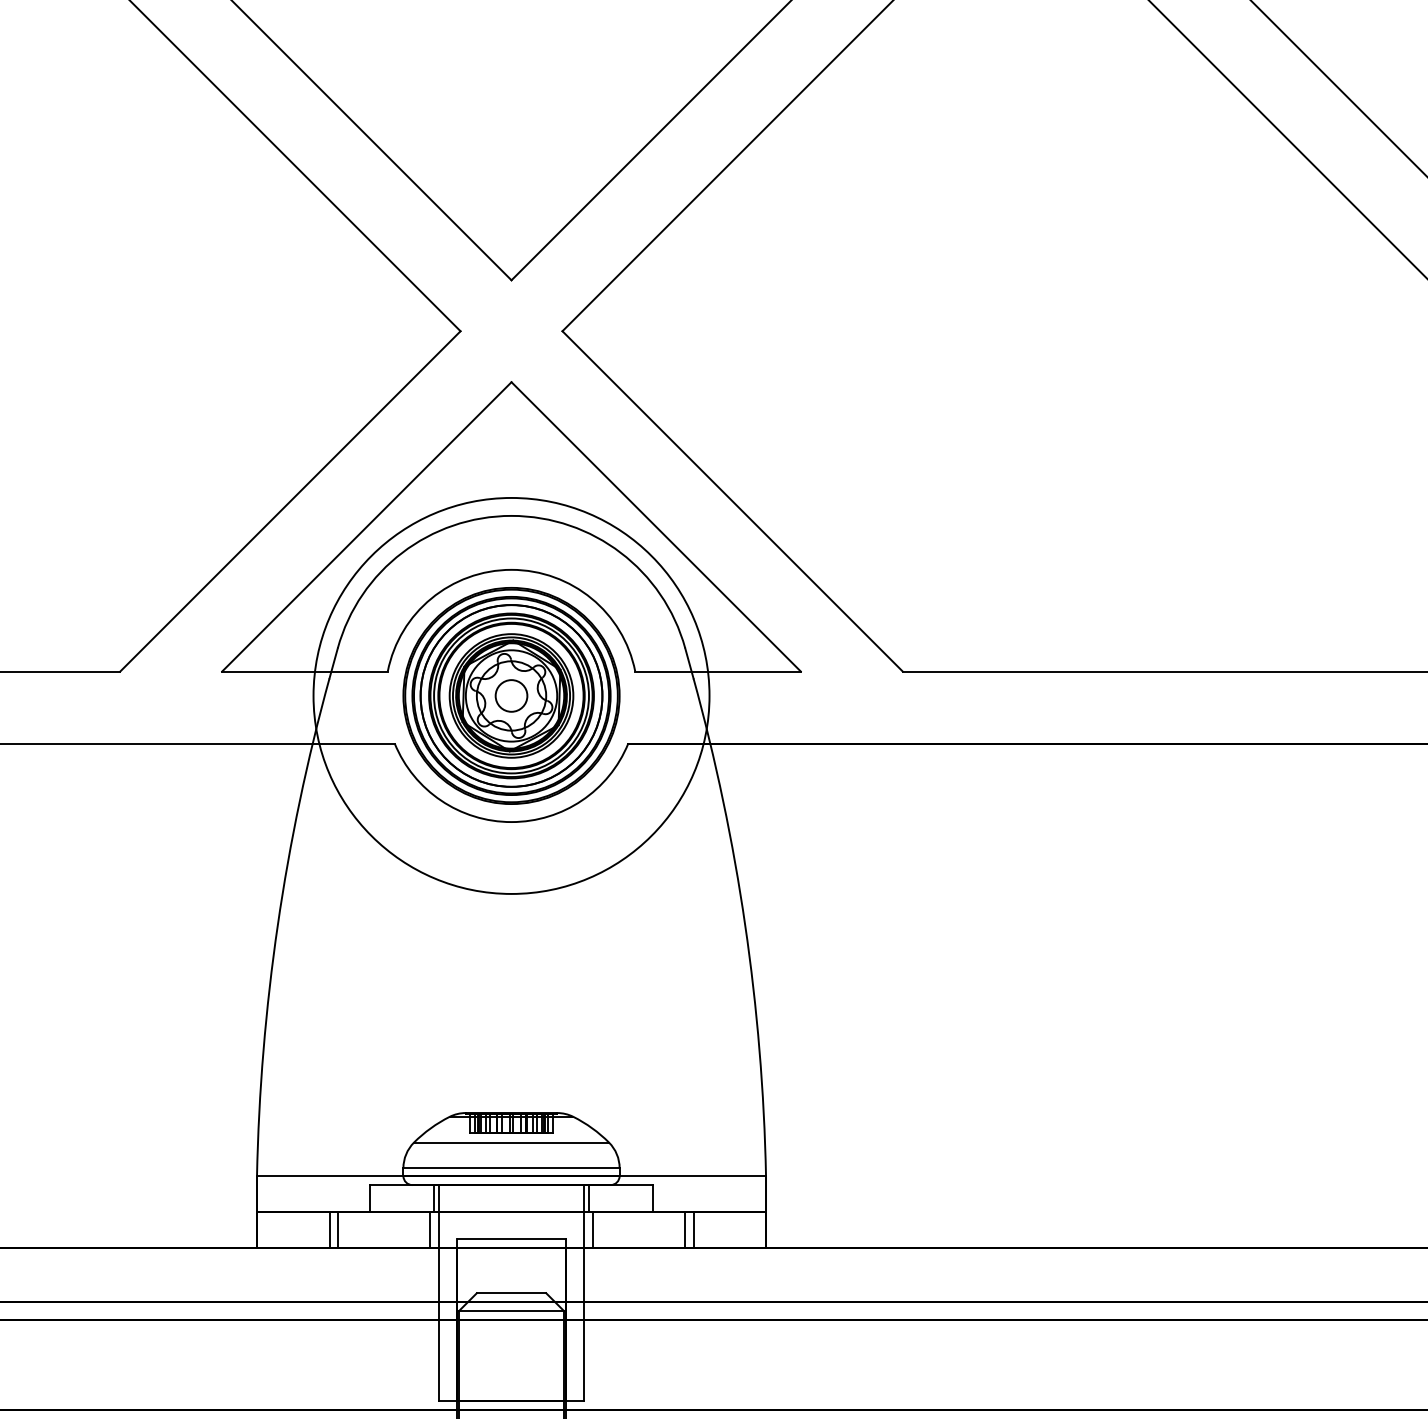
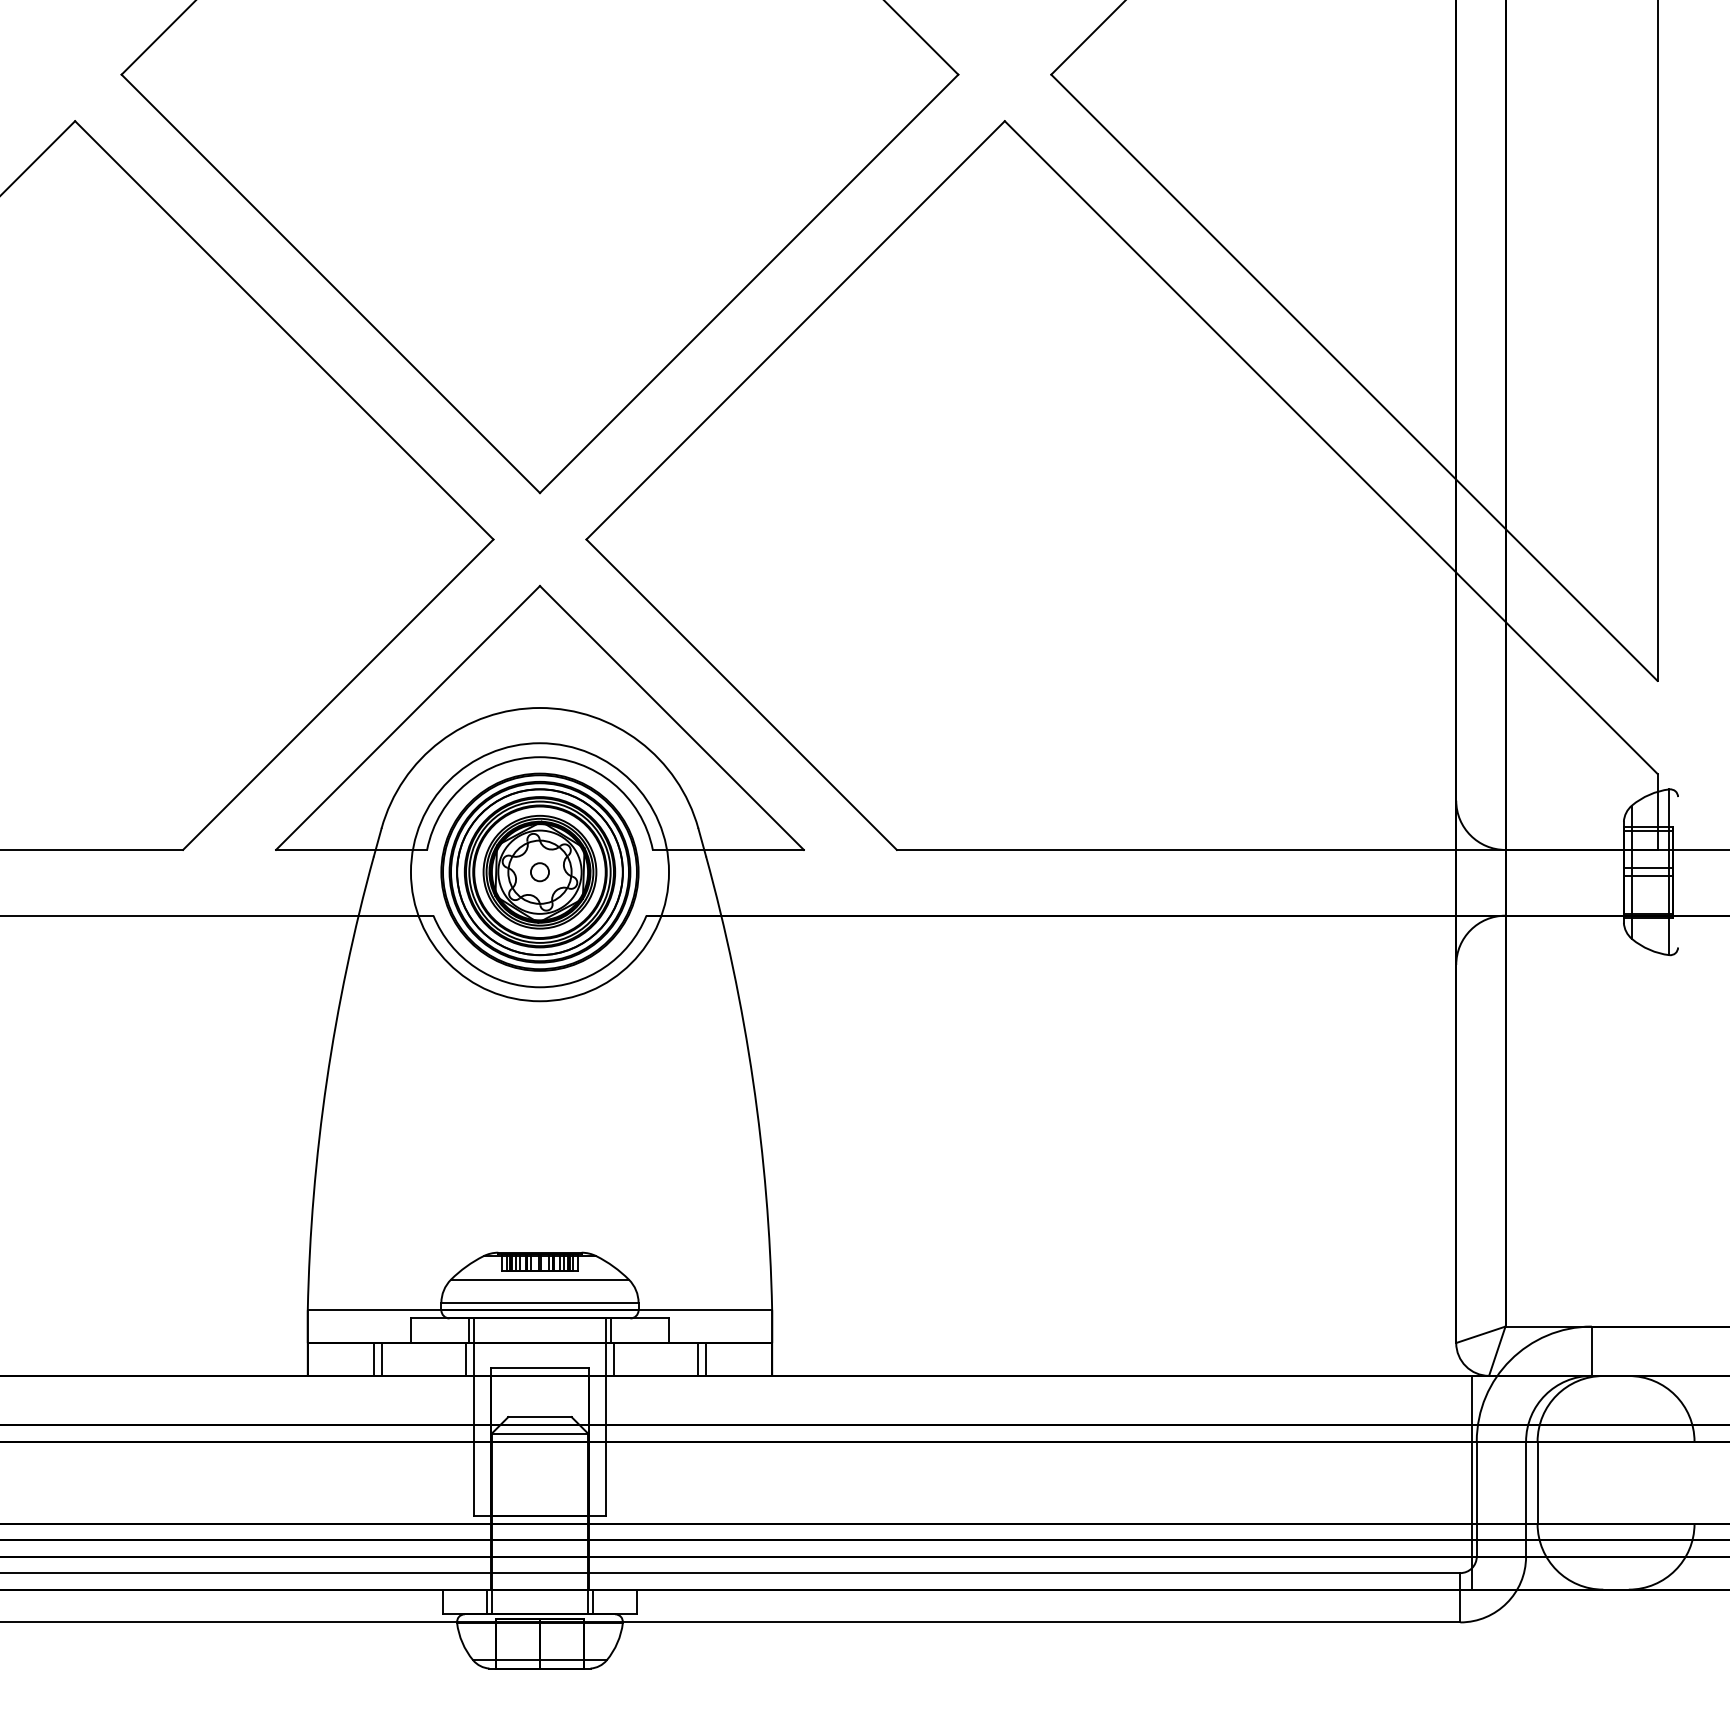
circle: (510, 696) -> (539, 872), size x0.62
circle: (510, 696) -> (539, 872), size x0.71

